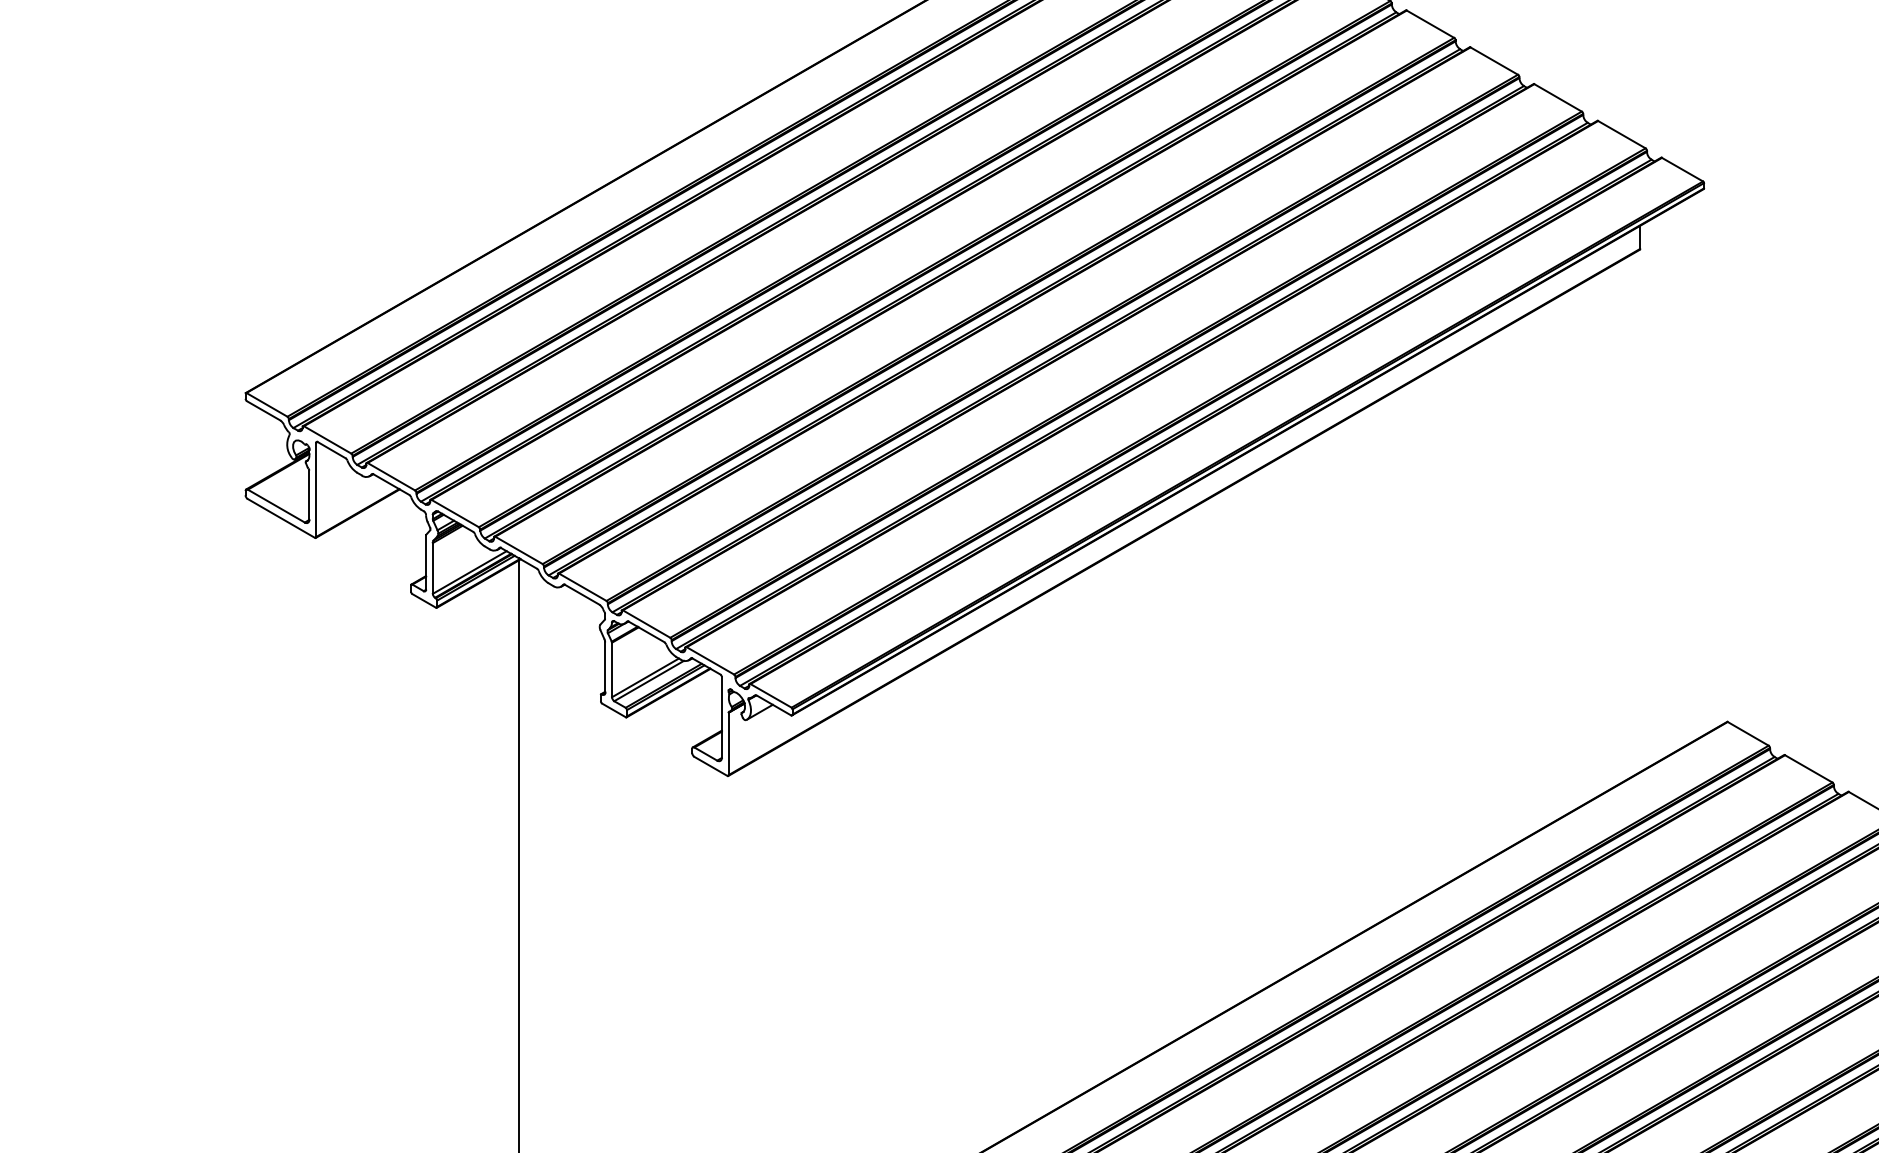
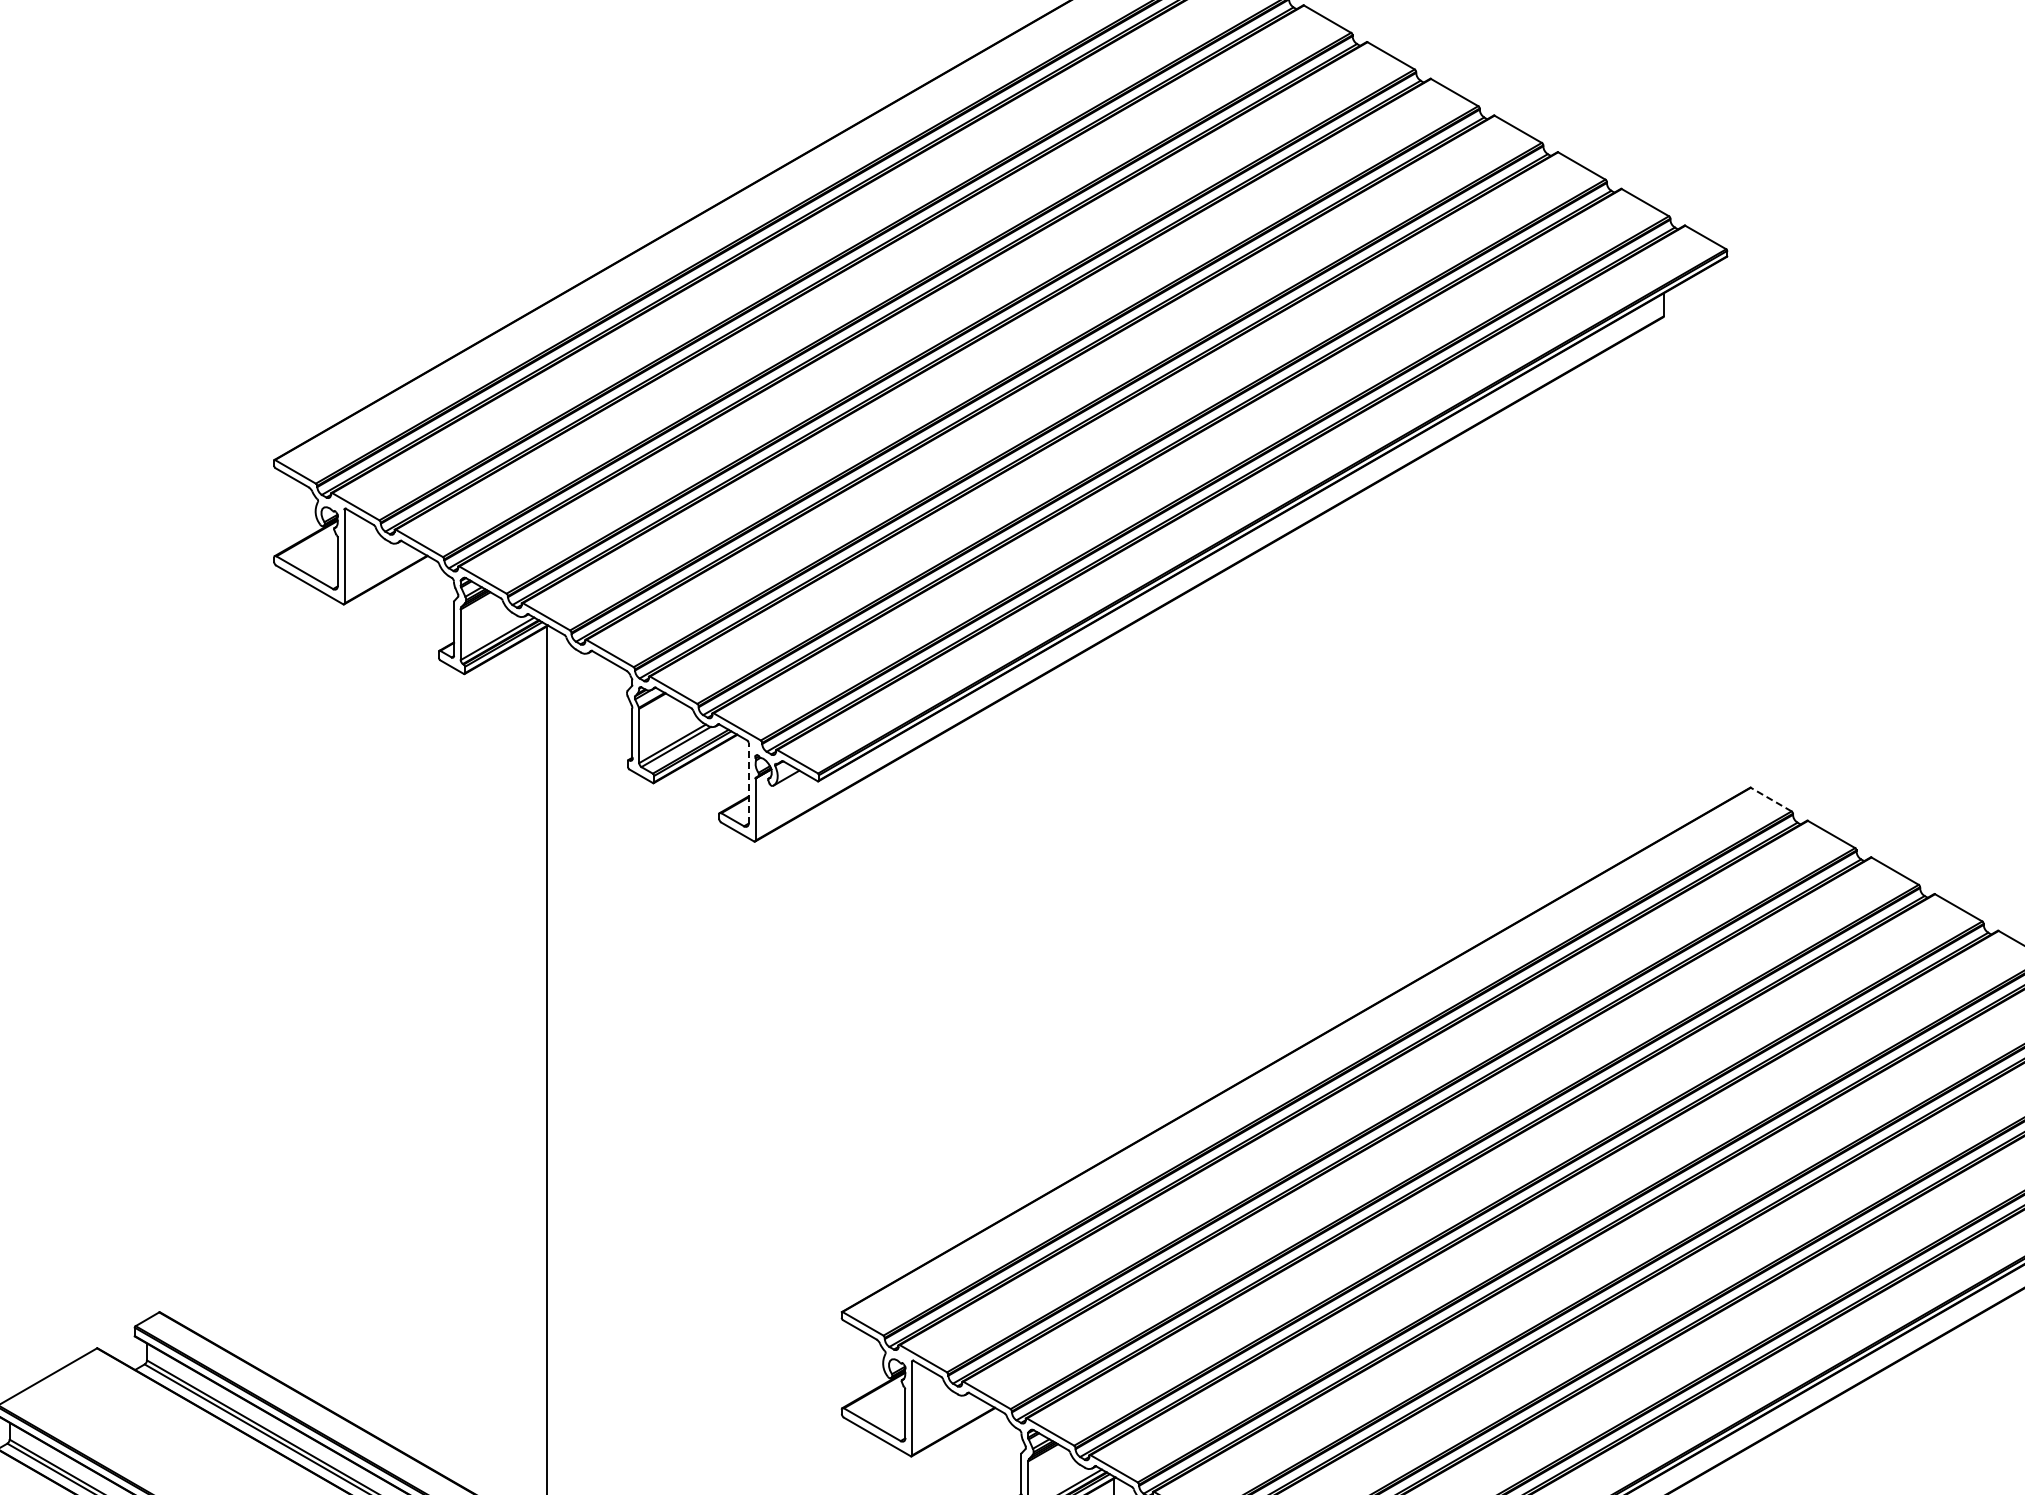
line: (721, 716) -> (748, 782), solid -> dashed
line: (1748, 733) -> (1771, 799), solid -> dashed

